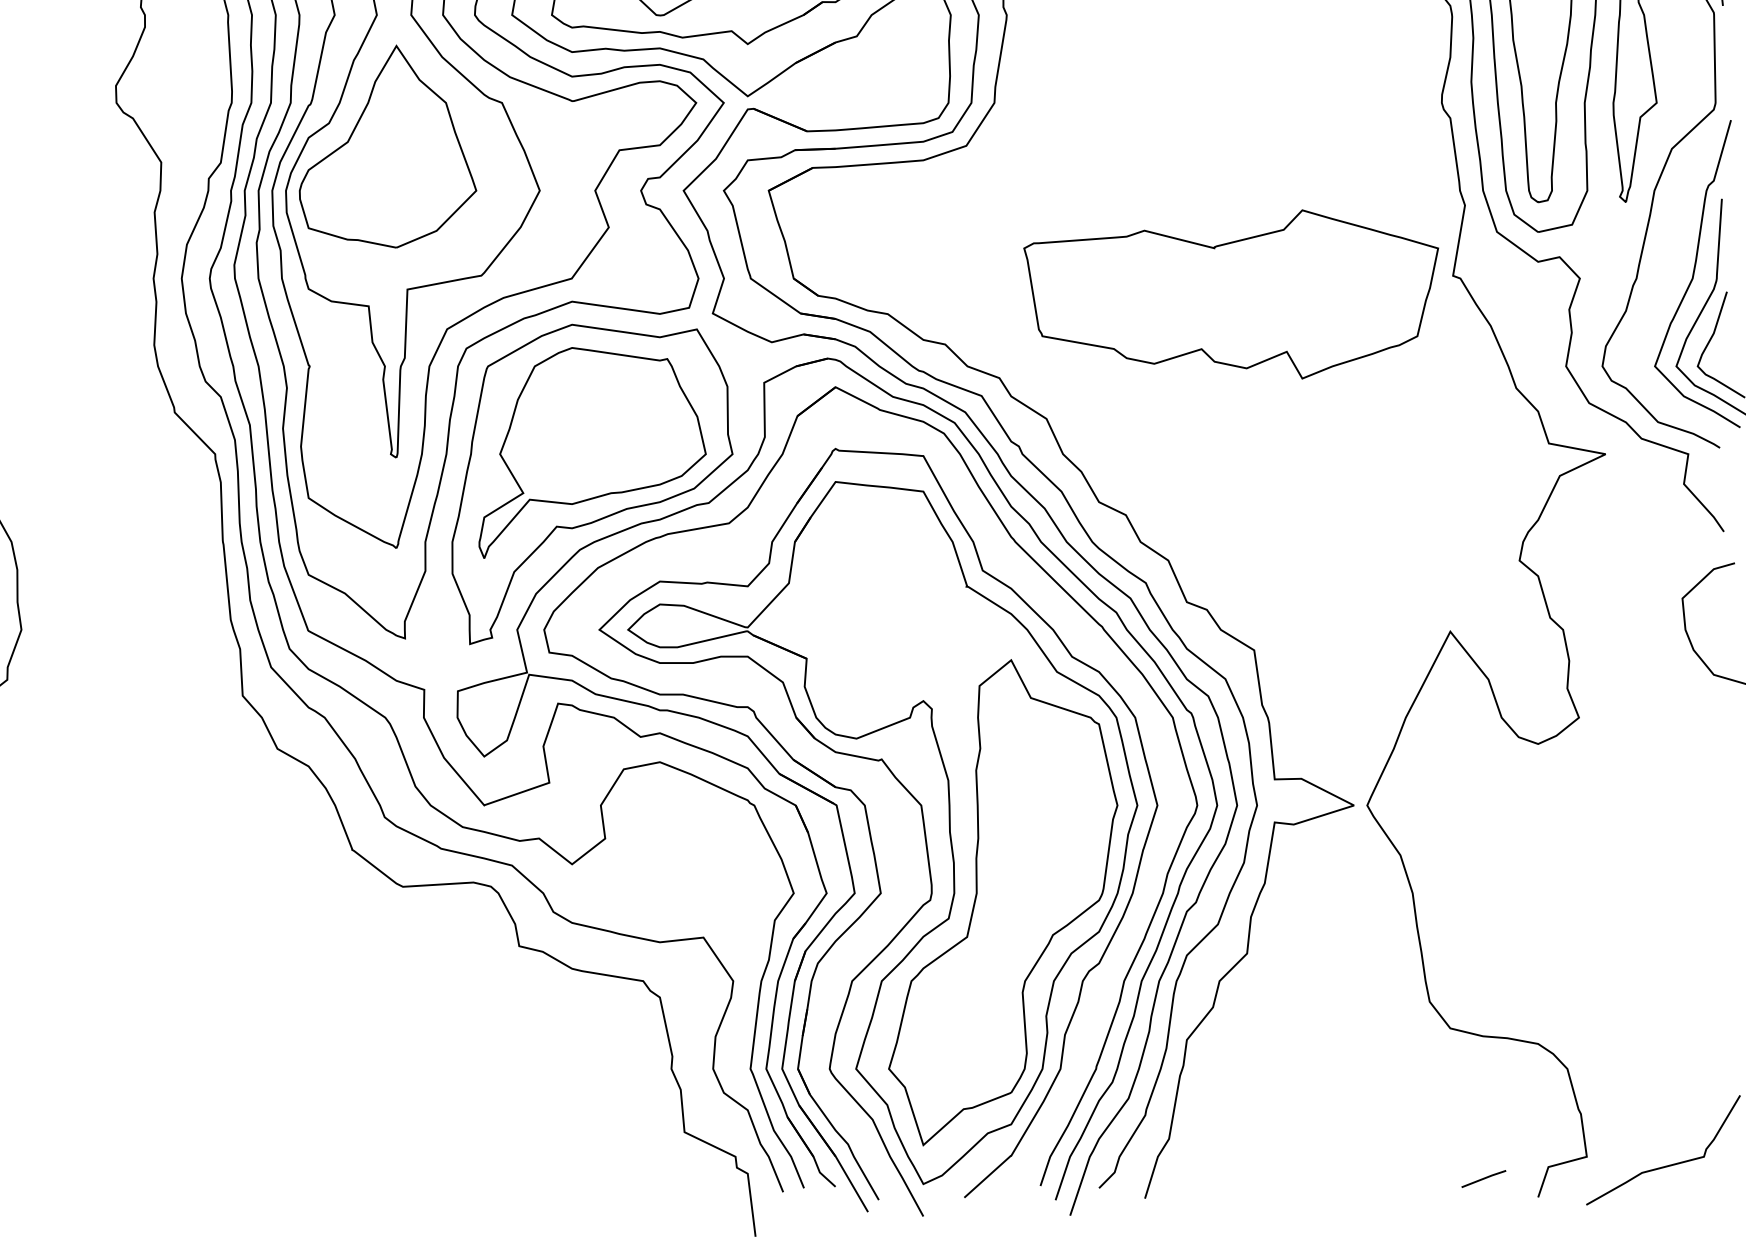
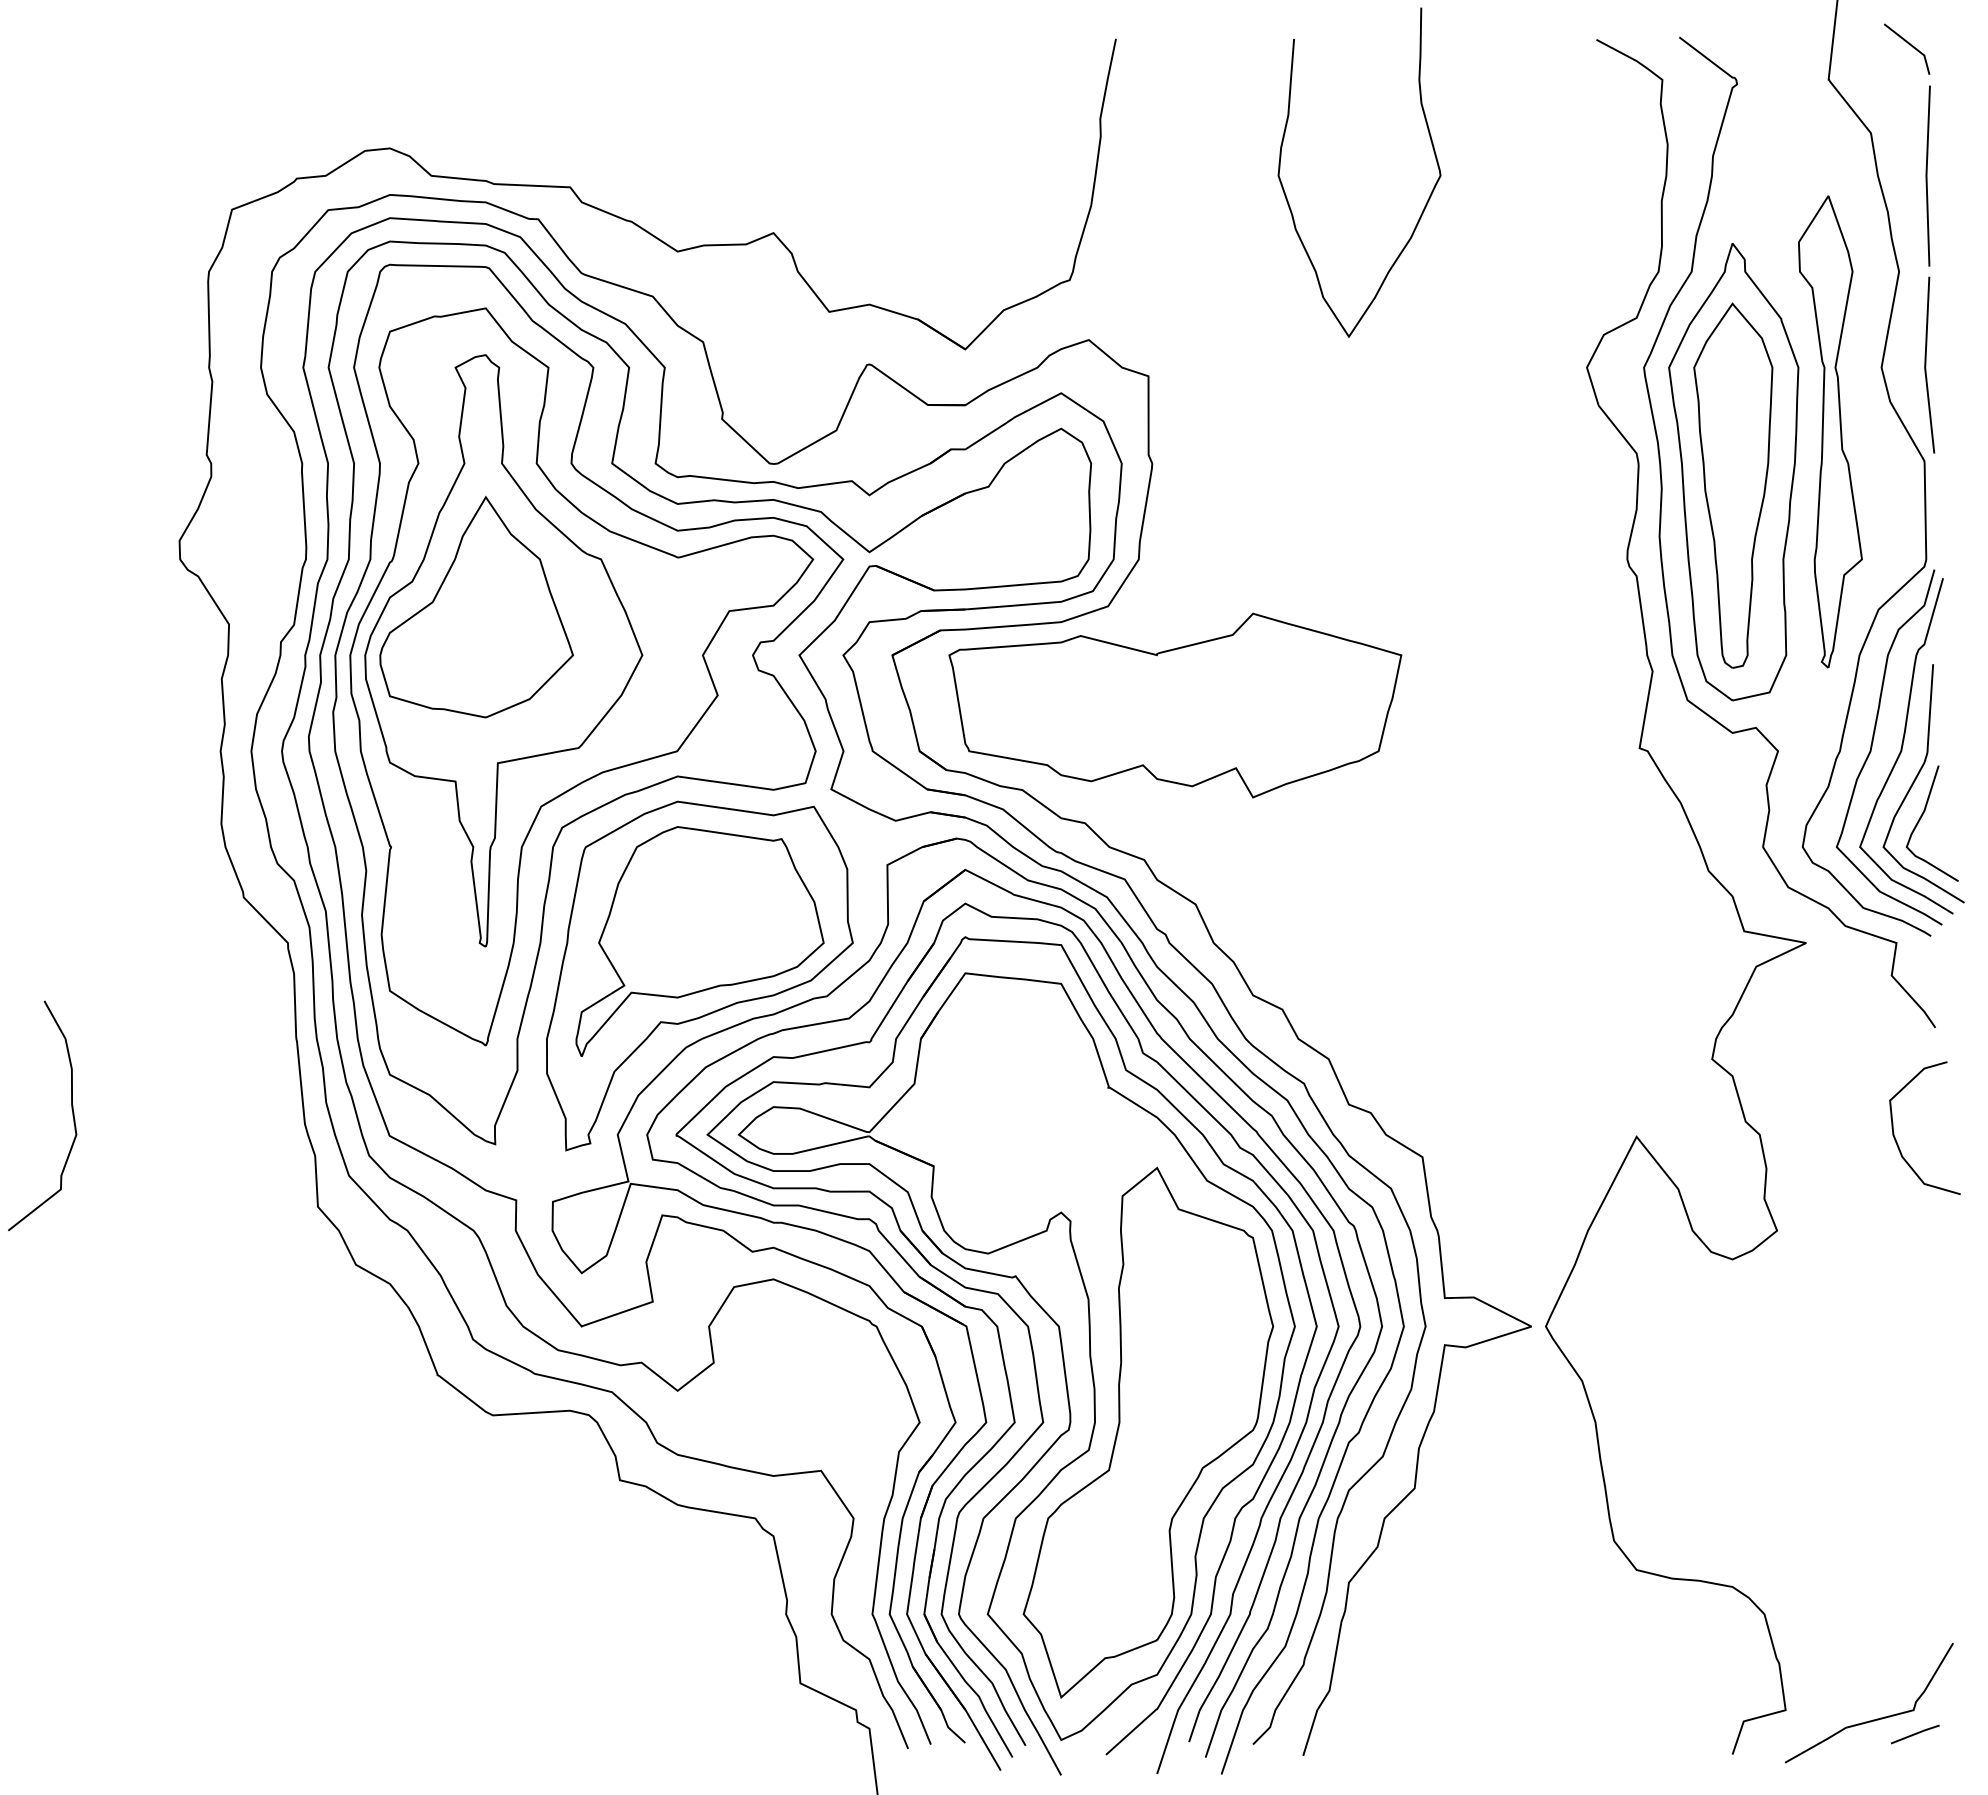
curve: (1667, 270) -> (1873, 742), added
part: (1231, 294) -> (1175, 705), moved
part: (893, 813) -> (1028, 1335), added
line: (1483, 1179) -> (1914, 1734), moved

